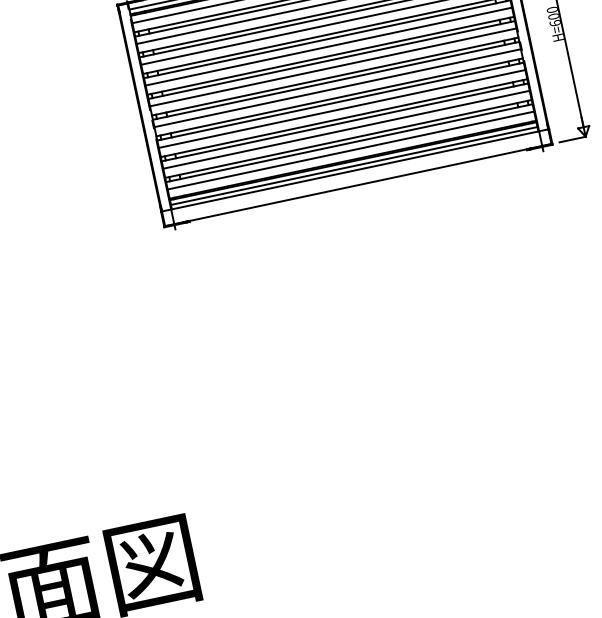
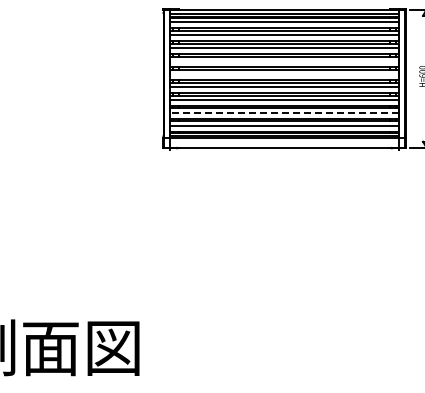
line: (328, 47) -> (284, 61), removed
line: (333, 67) -> (284, 74), removed
line: (346, 130) -> (284, 113), solid -> dashed

